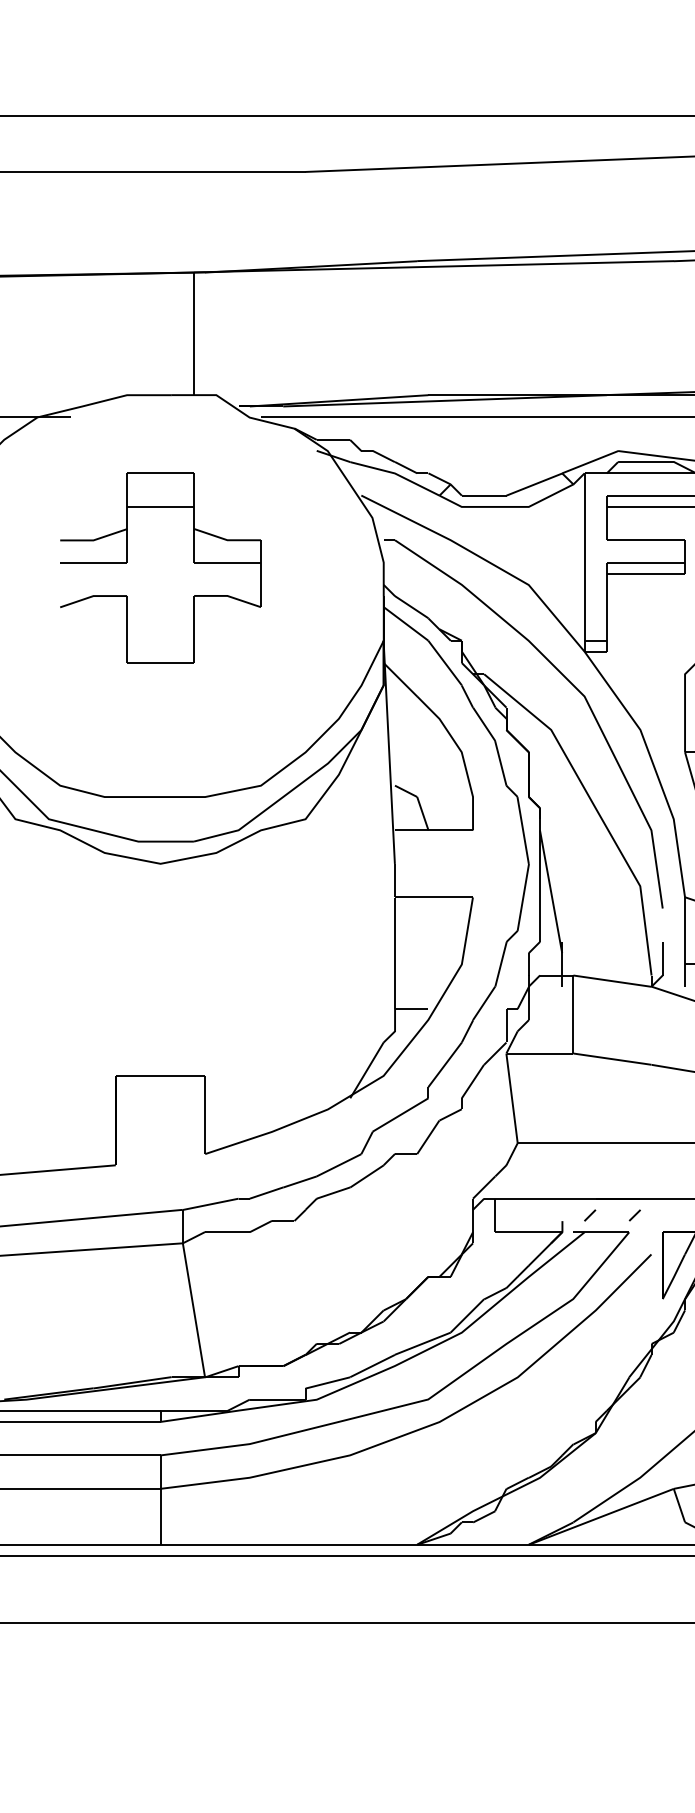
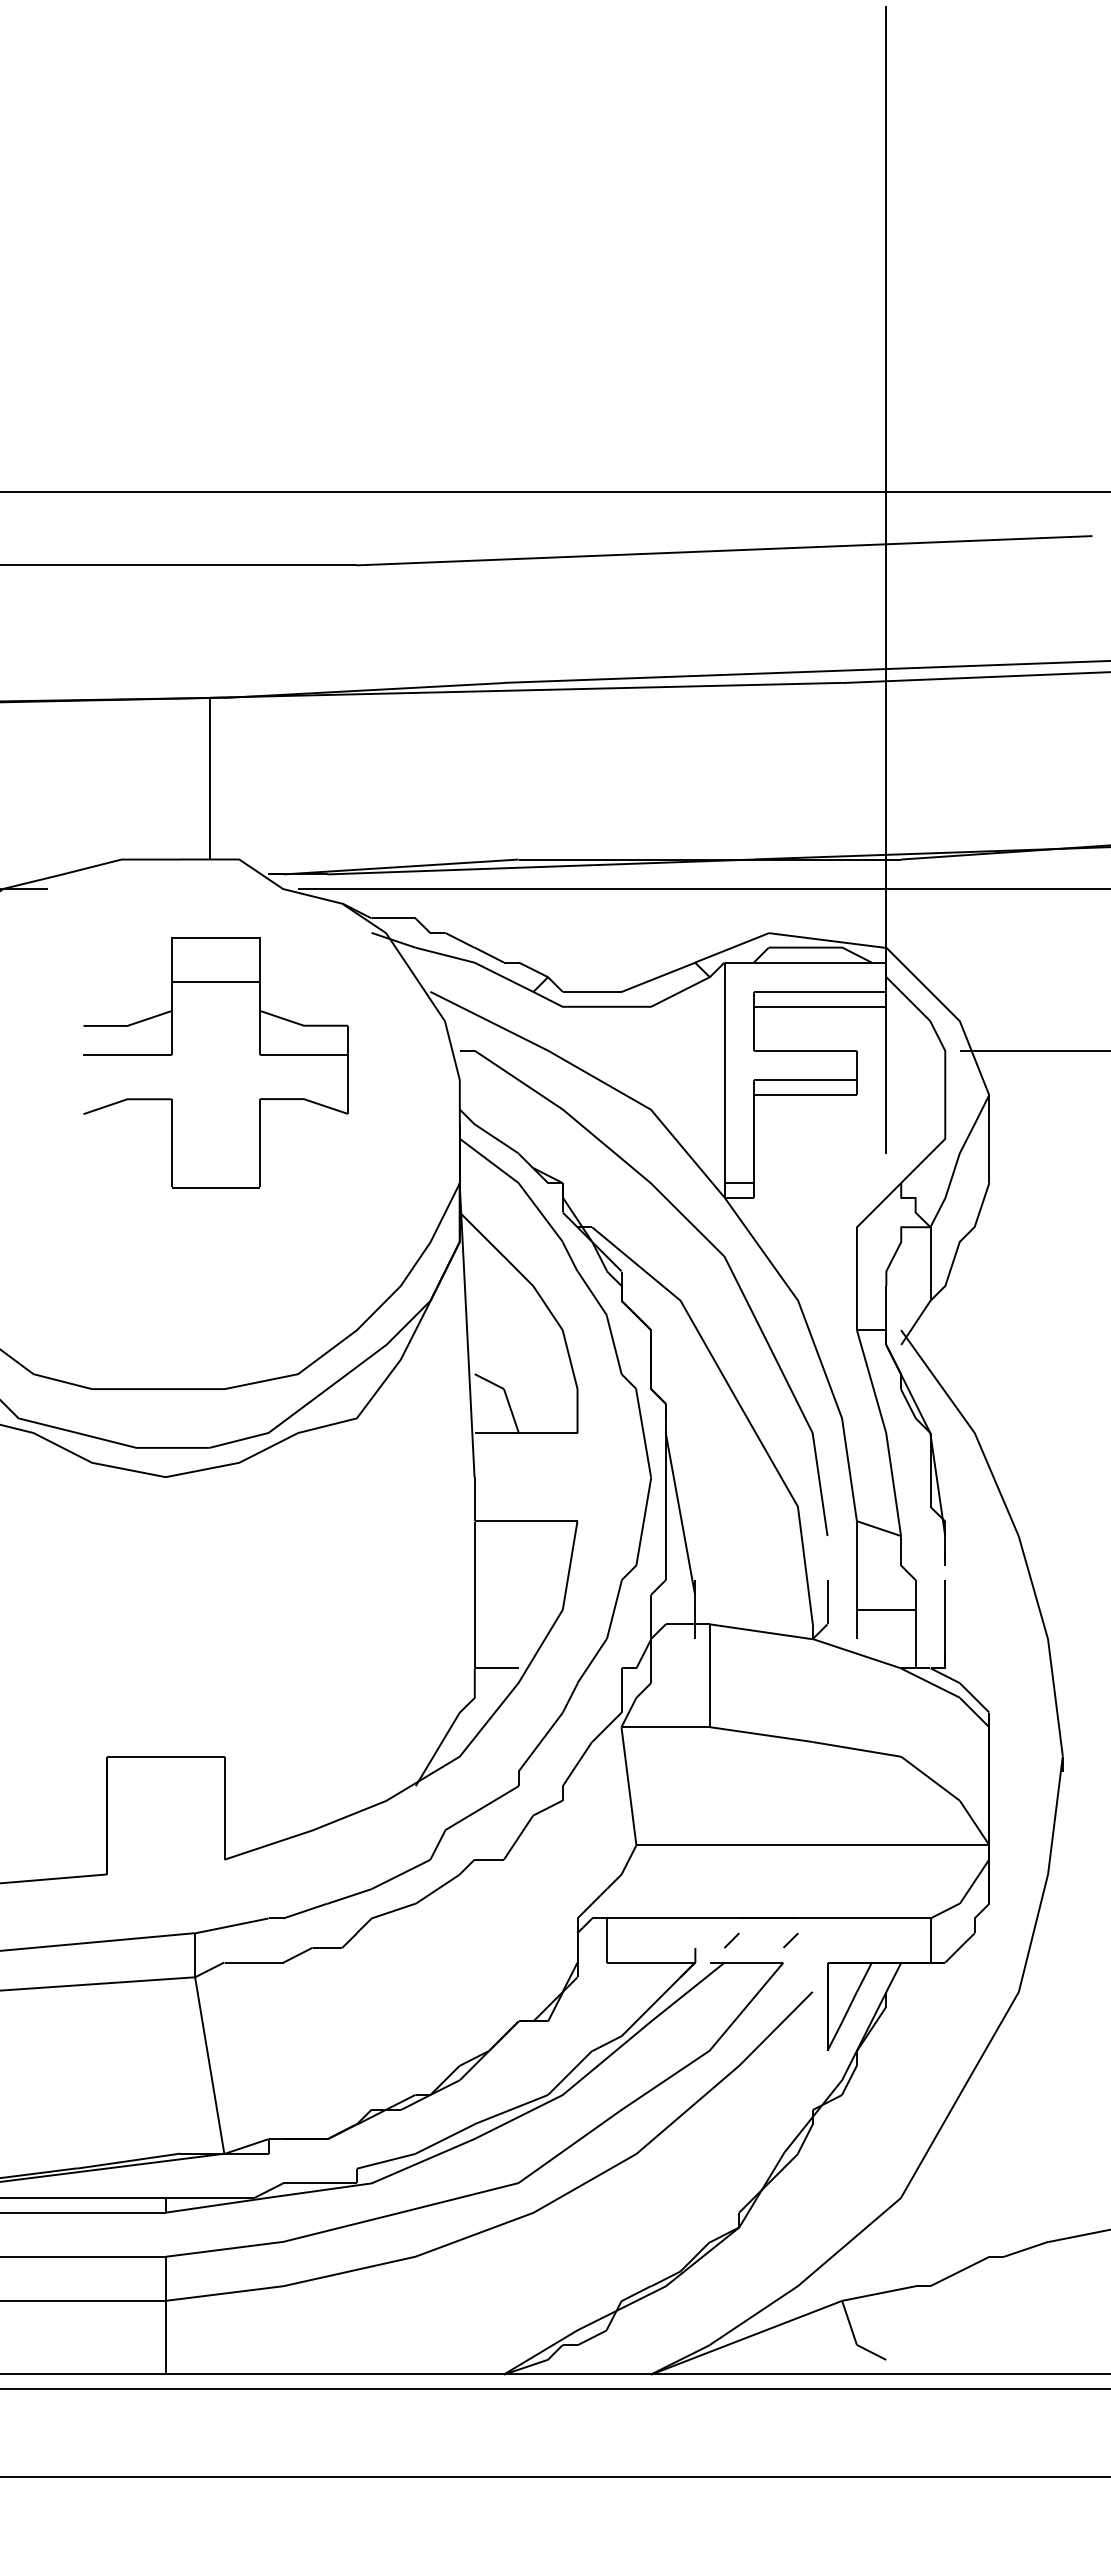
part: (127, 562) -> (172, 1054), moved

